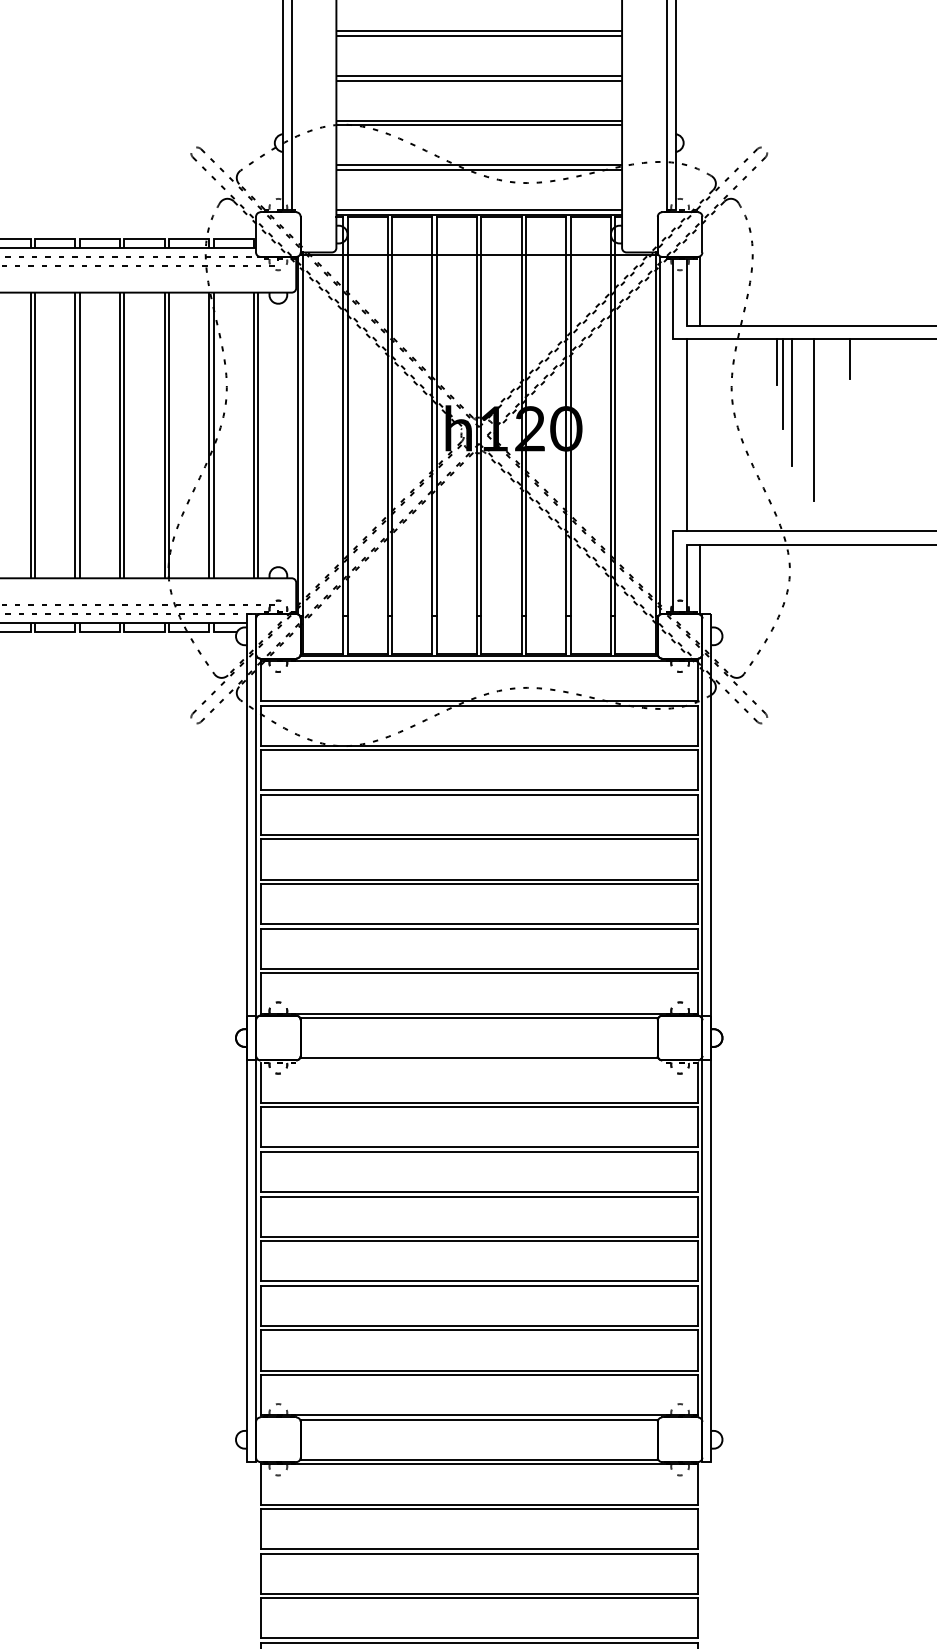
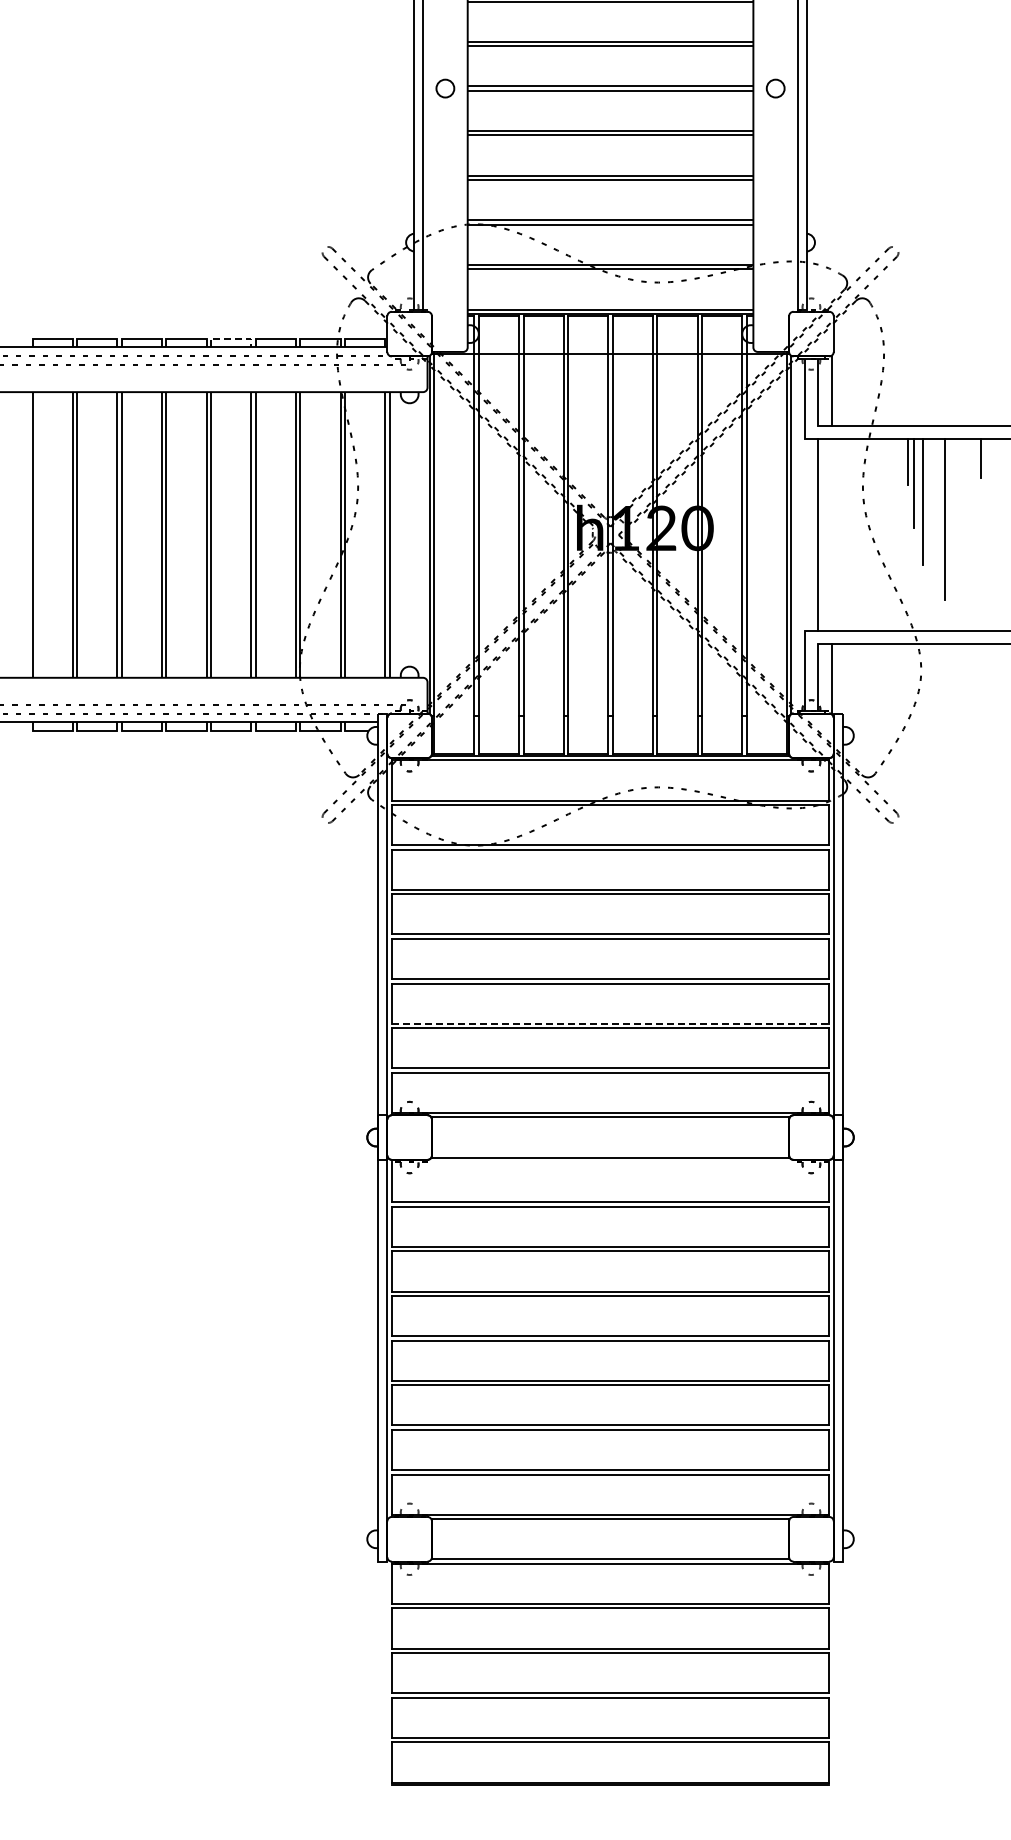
line: (100, 238) -> (231, 338), solid -> dashed
line: (479, 923) -> (610, 1023), solid -> dashed

